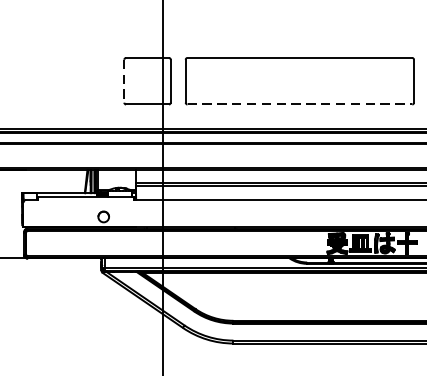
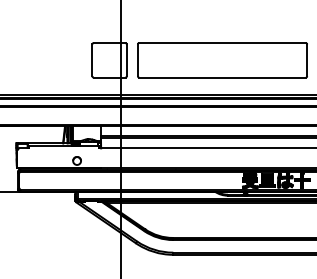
line: (124, 81) -> (92, 60), dashed -> solid
line: (301, 104) -> (223, 77), dashed -> solid

